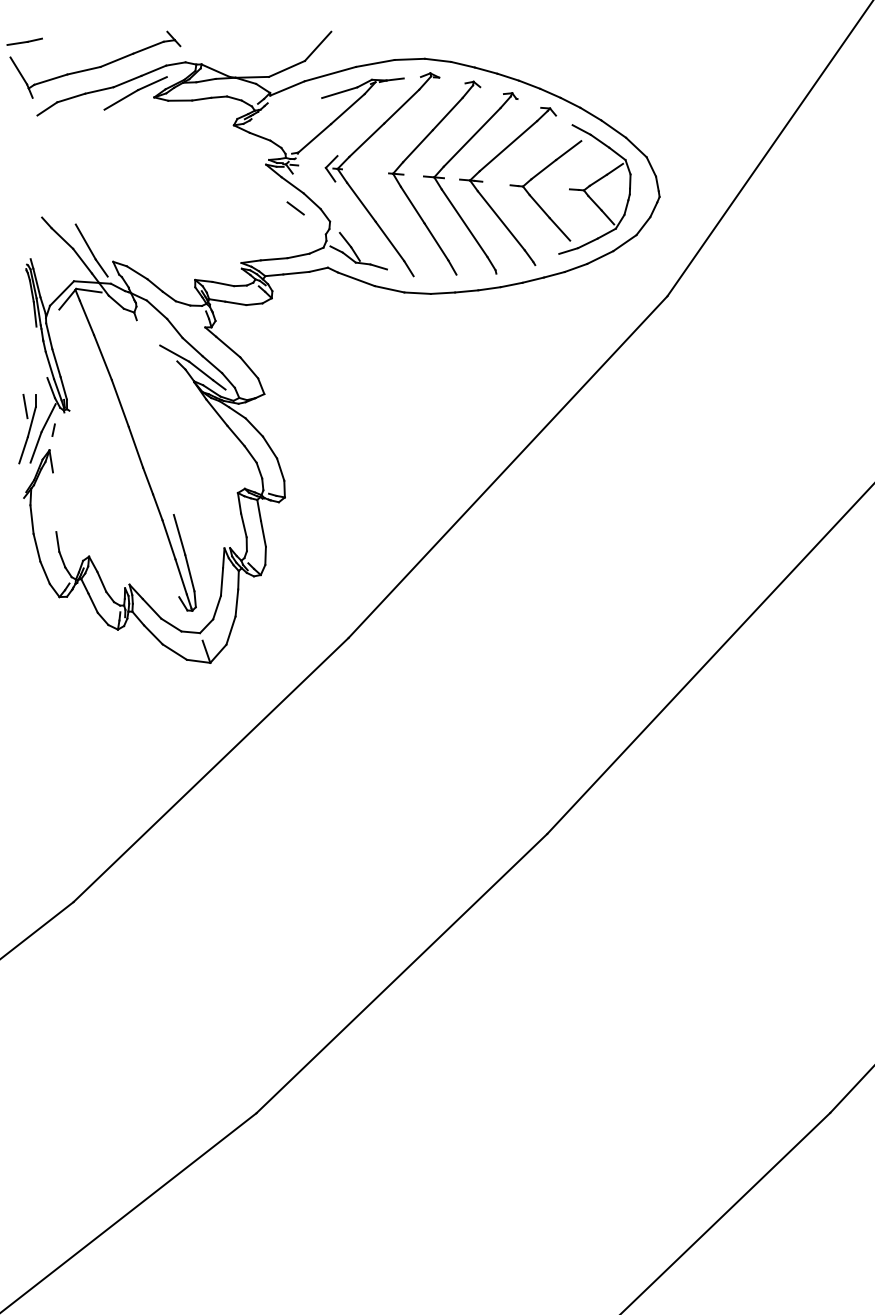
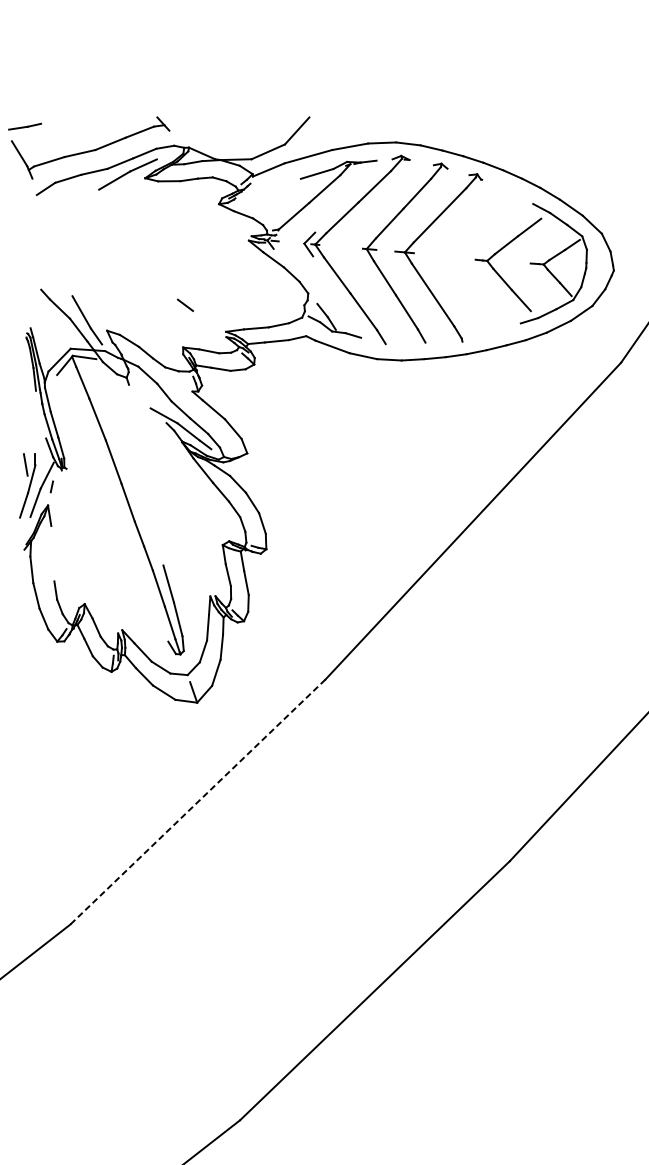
part: (483, 182) -> (450, 257), removed
line: (295, 208) -> (185, 305), moved
line: (211, 770) -> (198, 802), solid -> dashed

